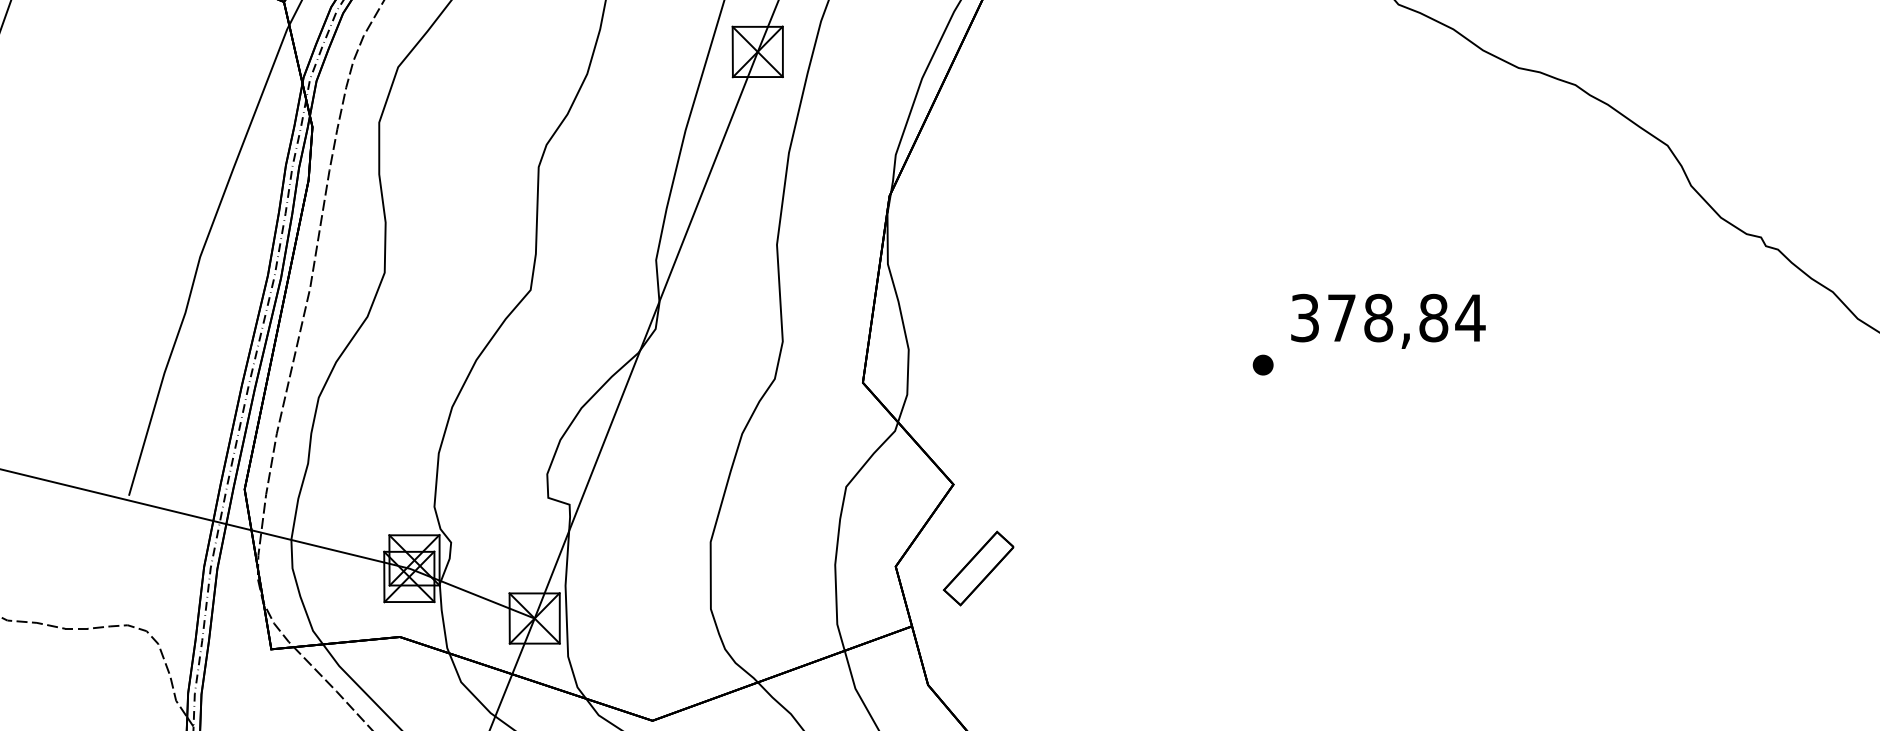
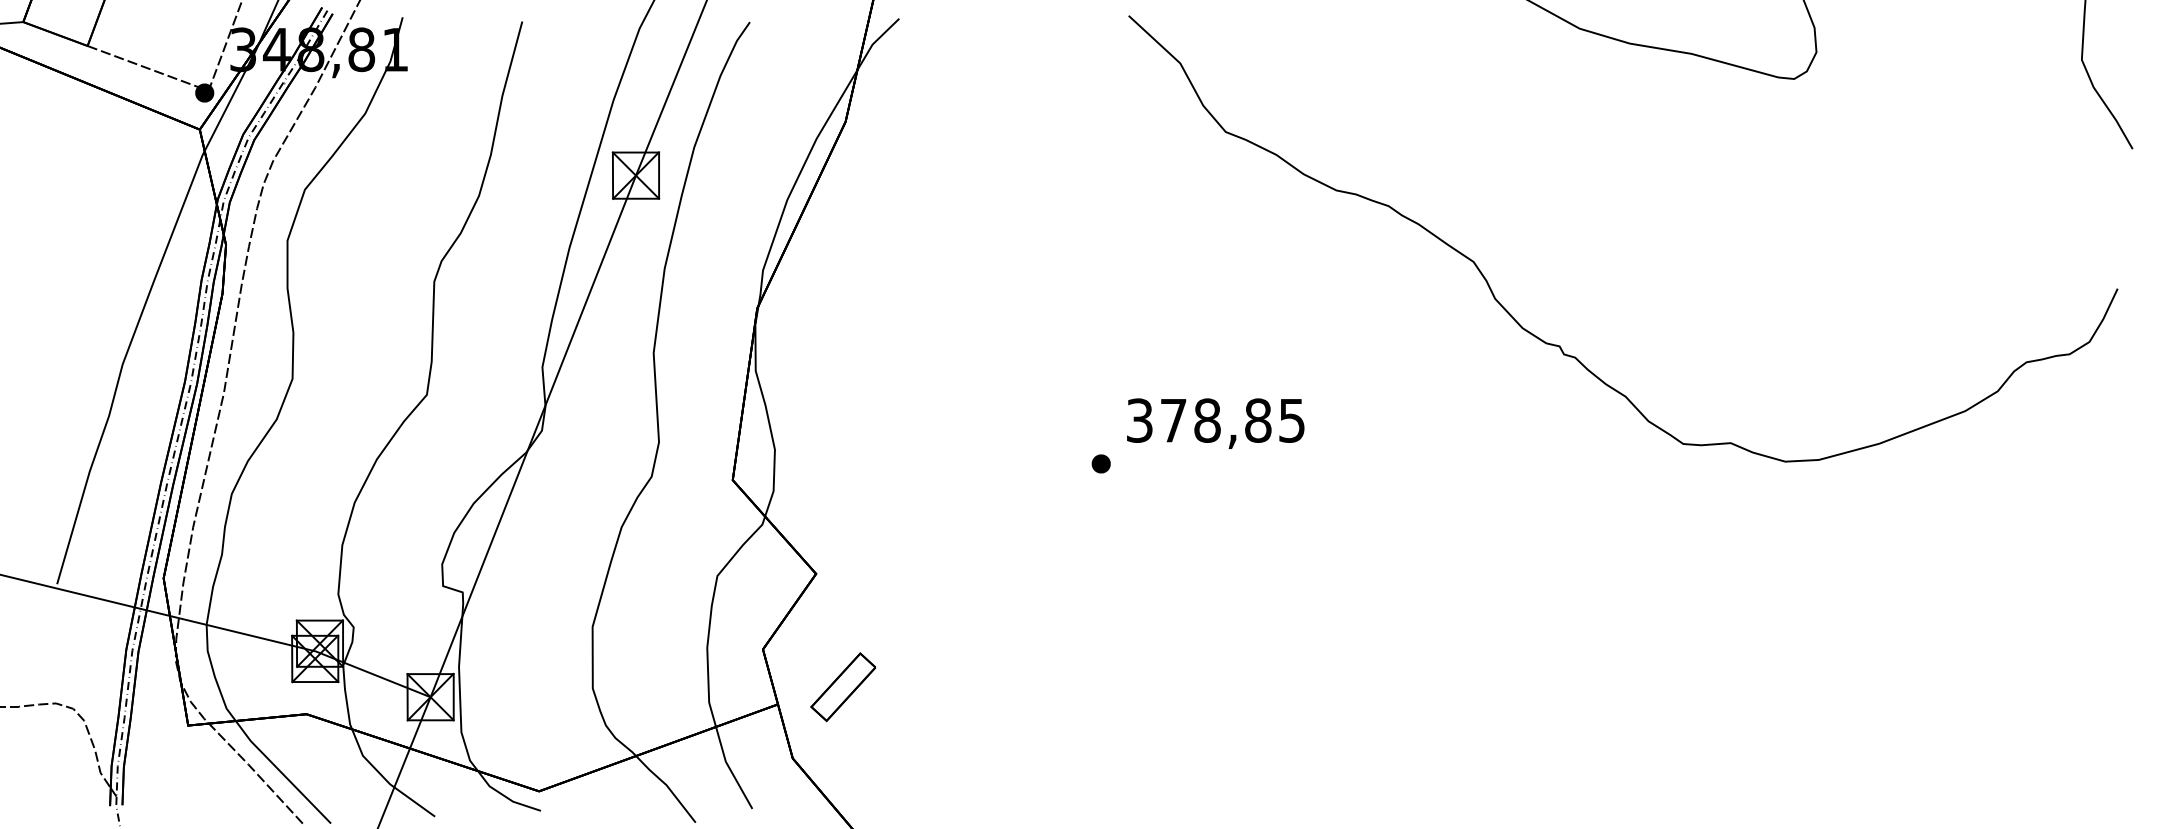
text: (1469, 317) -> (1291, 420), 378,84 -> 378,85
part: (978, 568) -> (843, 687), moved

